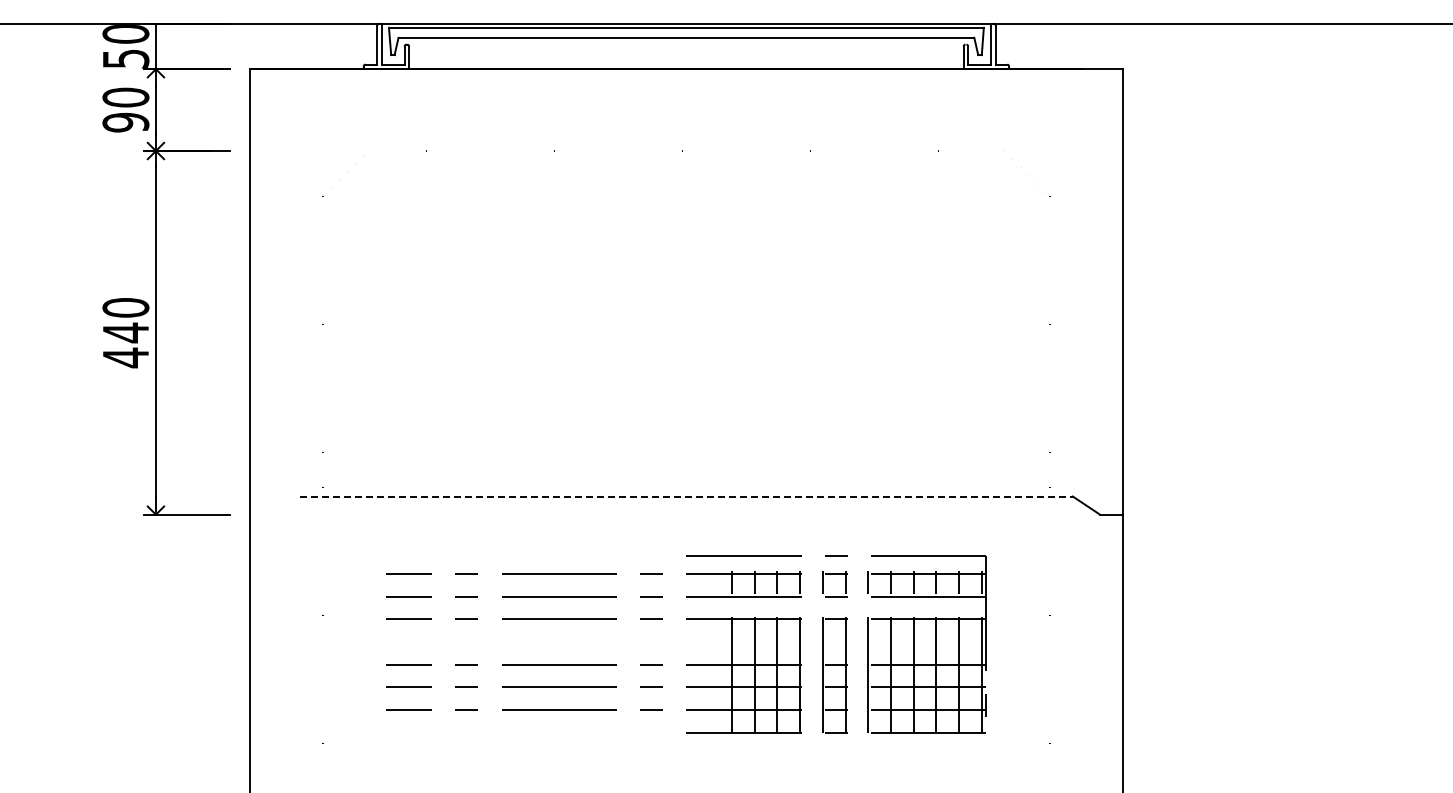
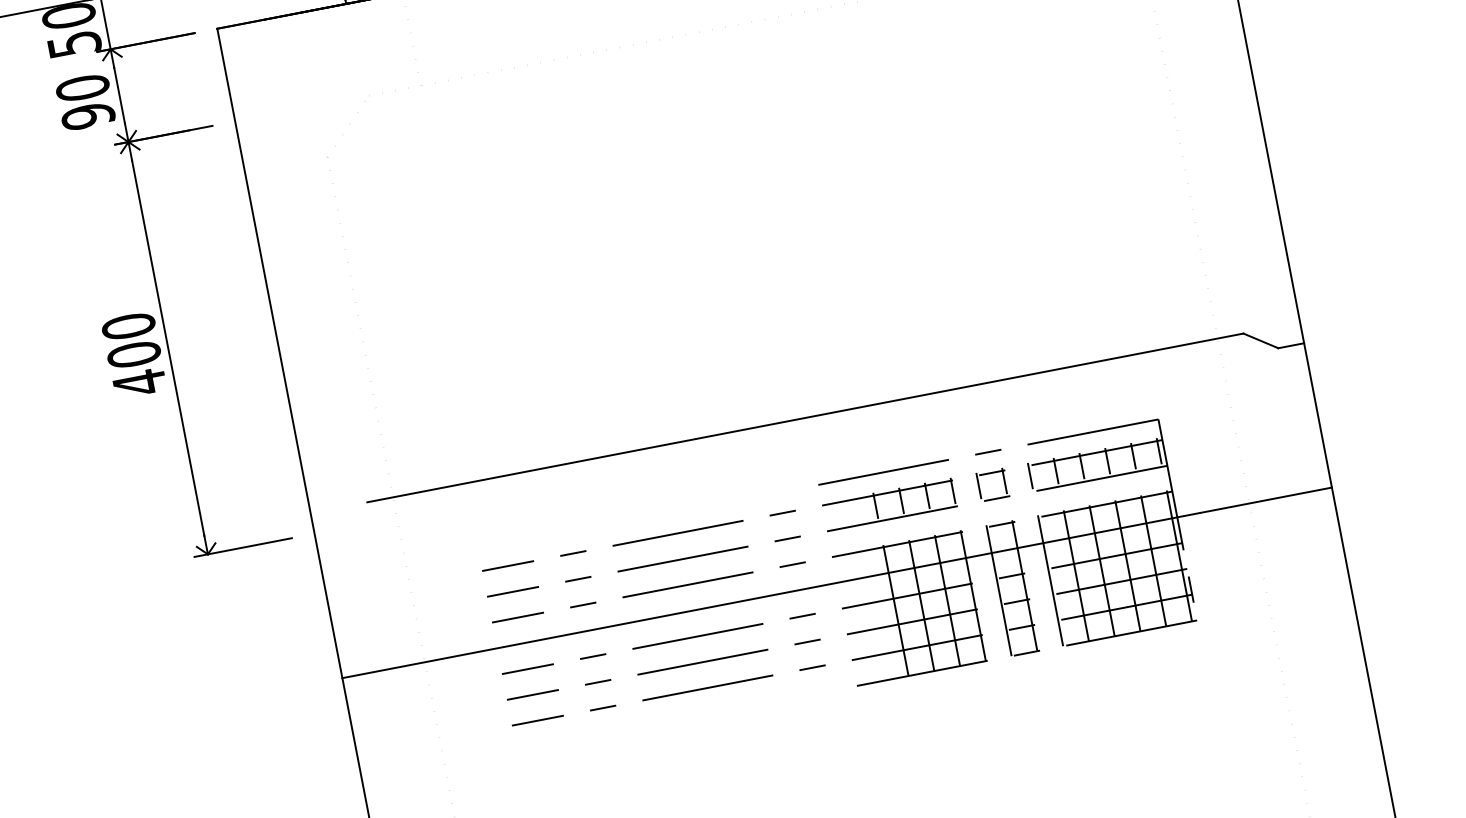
text: (125, 332) -> (133, 354), 440 -> 400
line: (686, 496) -> (805, 417), dashed -> solid
line: (686, 641) -> (837, 582), added

